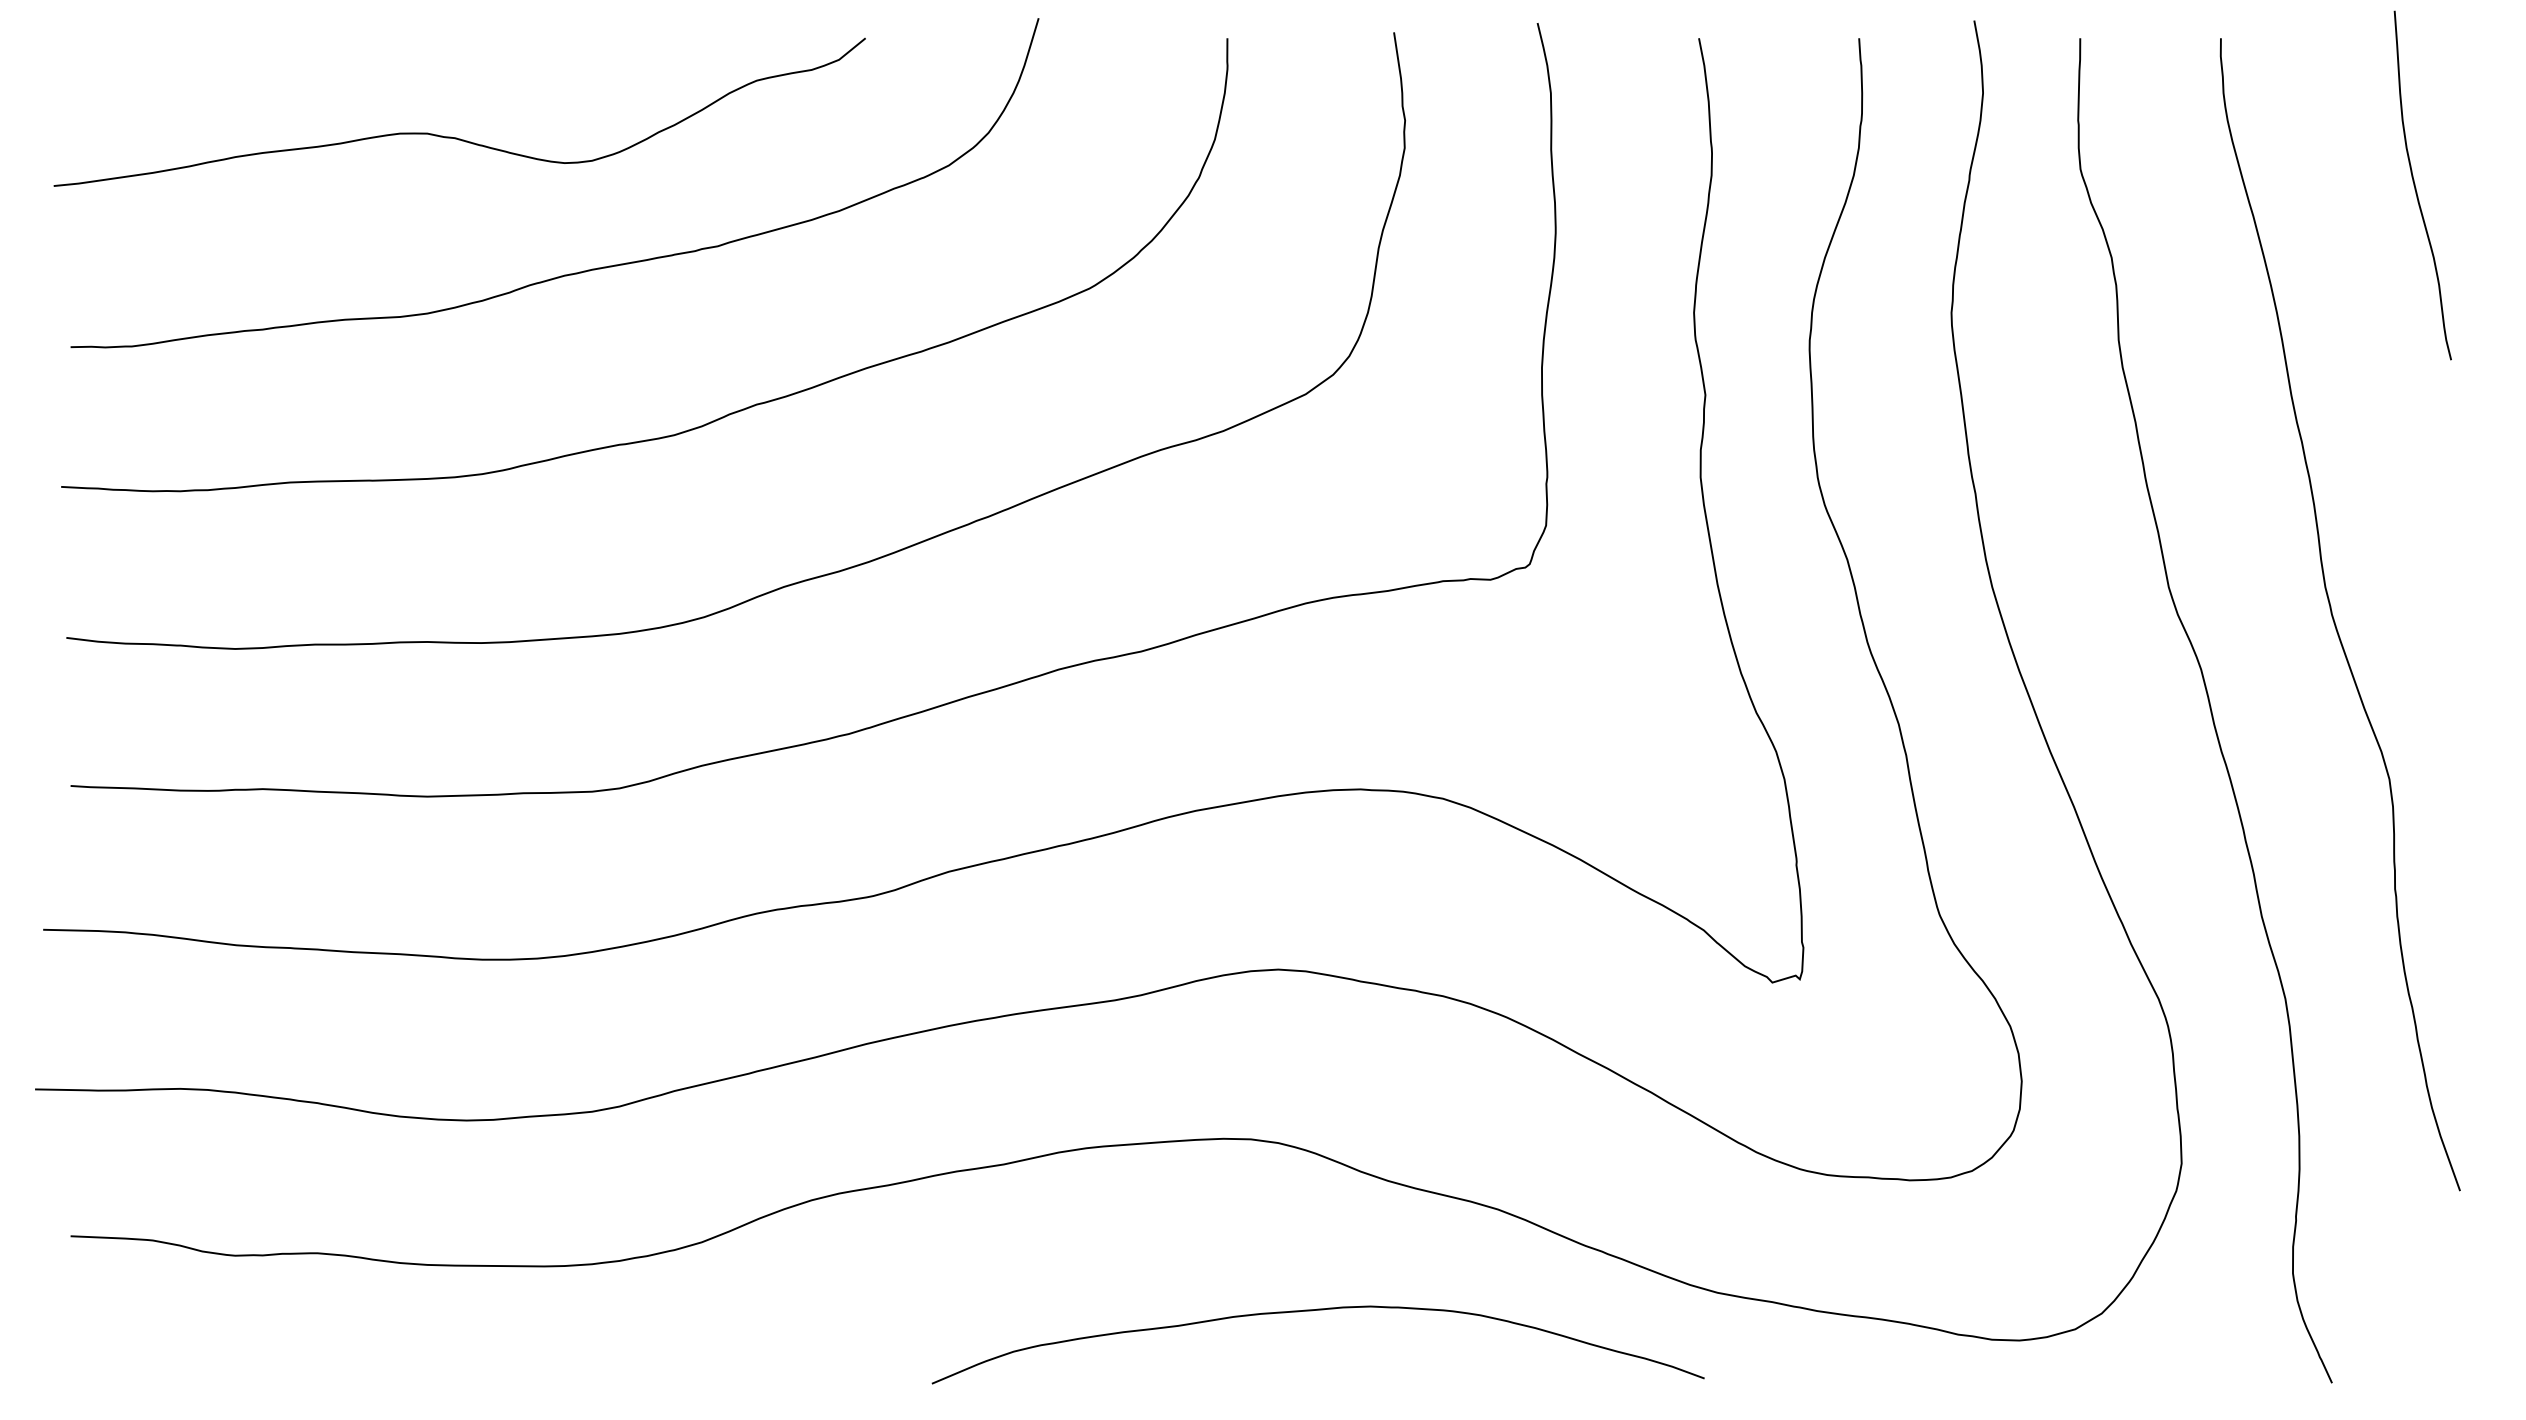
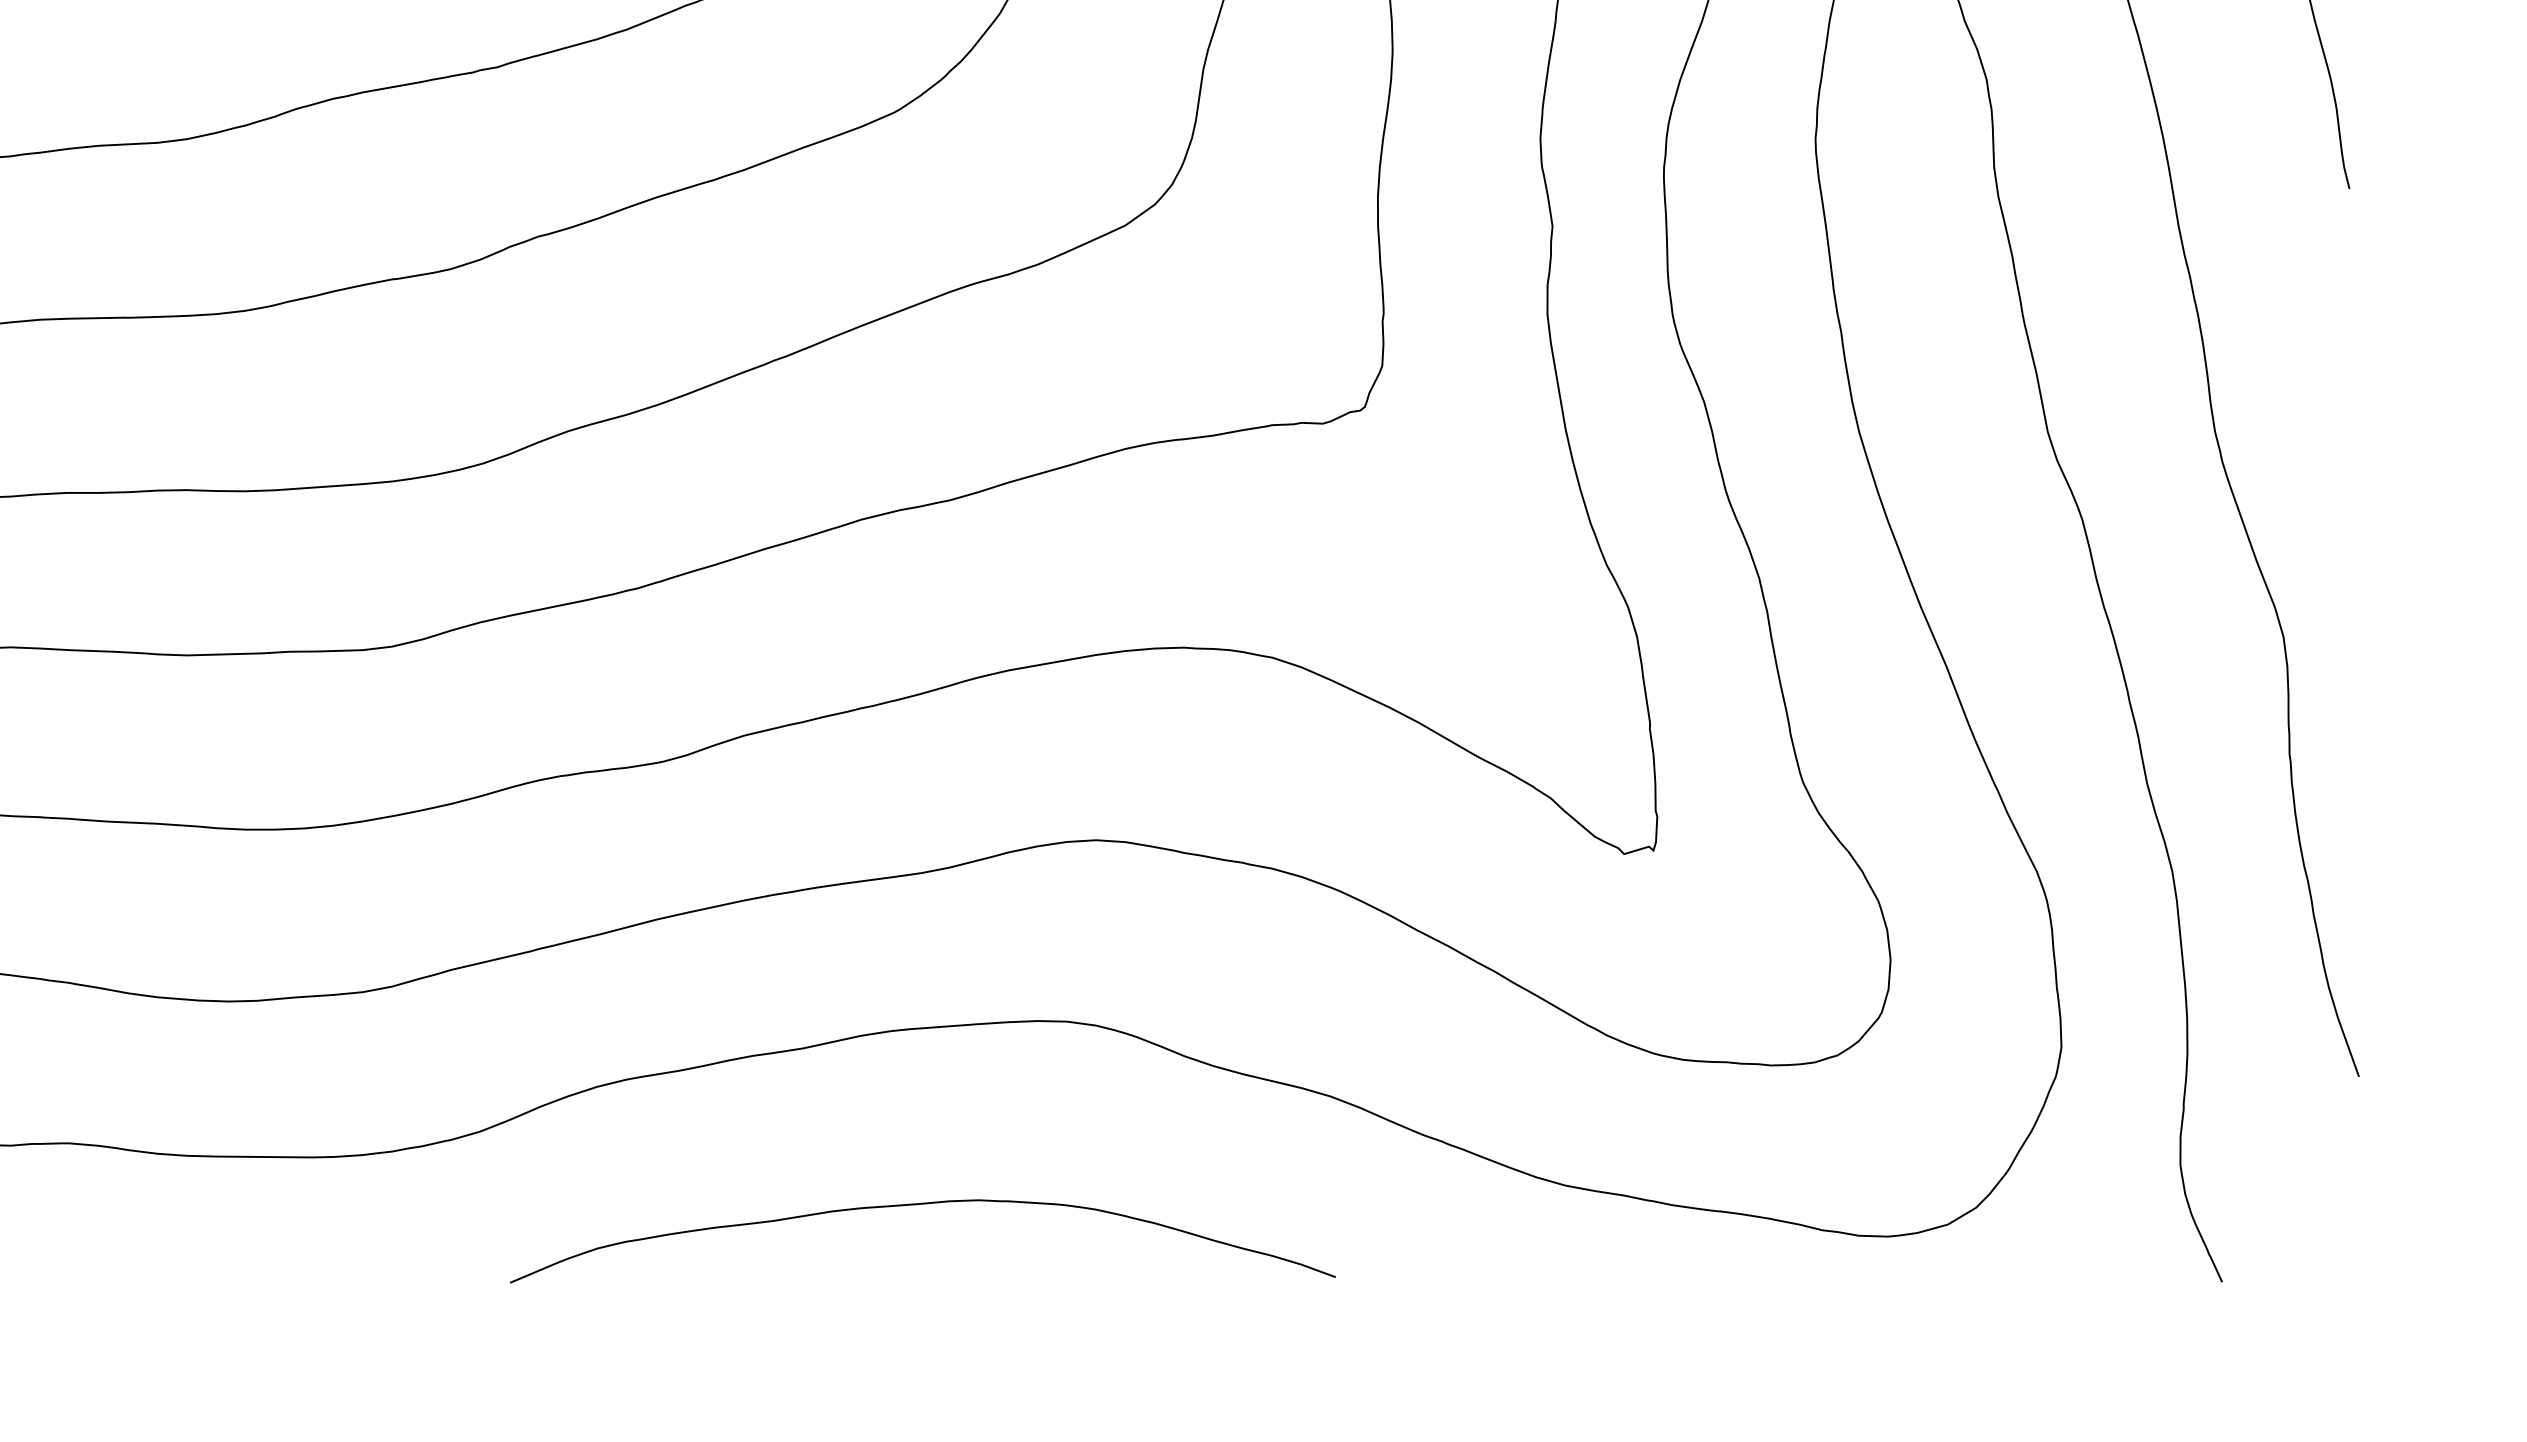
curve: (1312, 1311) -> (916, 1205), moved

